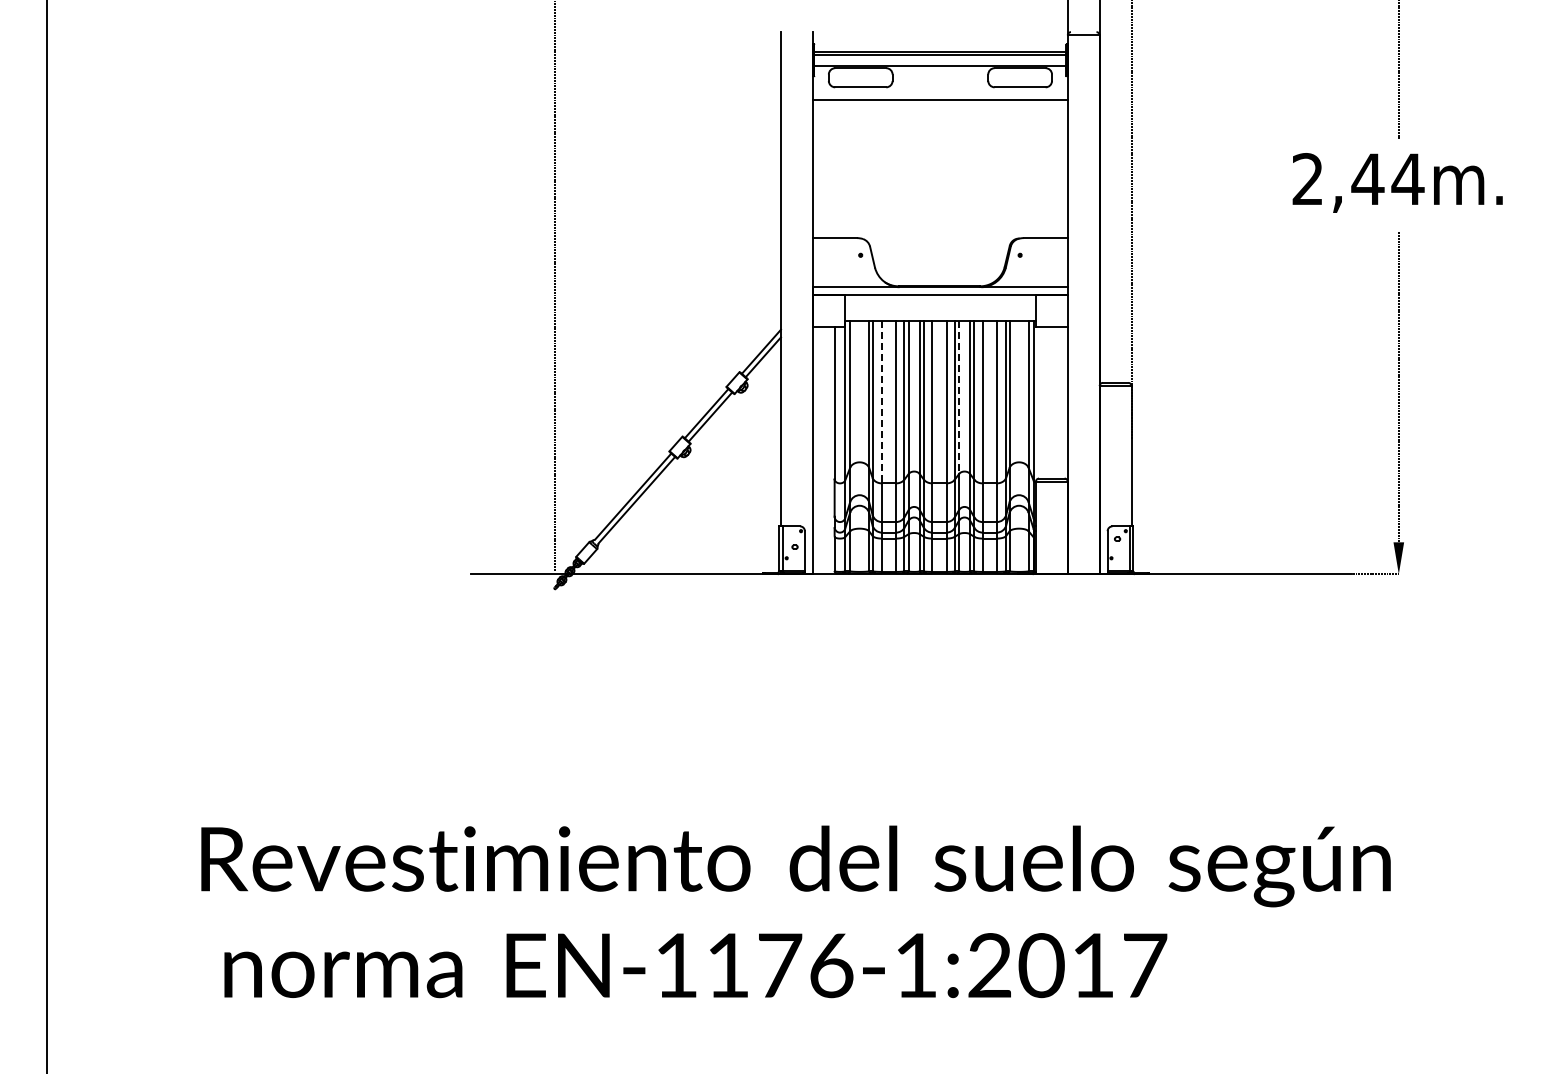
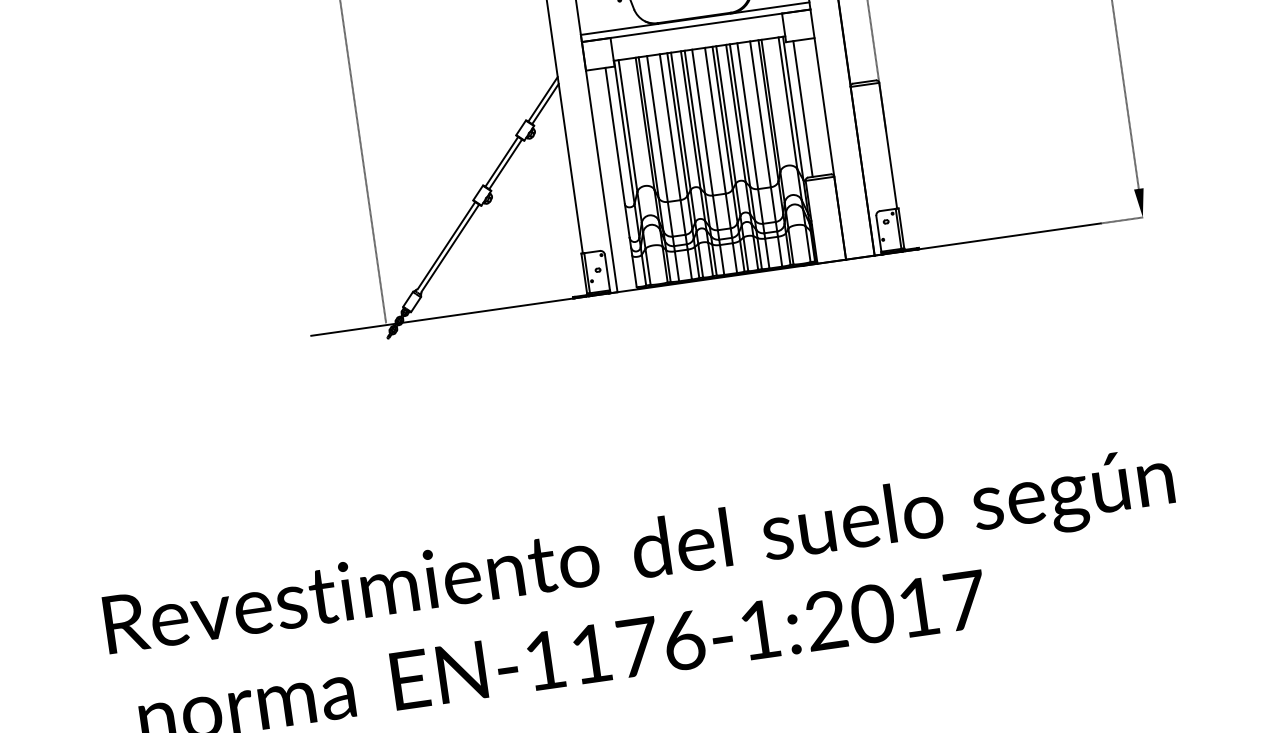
line: (959, 397) -> (726, 115), dashed -> solid
line: (881, 402) -> (657, 129), dashed -> solid
line: (1044, 402) -> (803, 108), added

